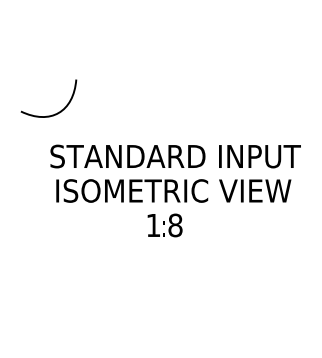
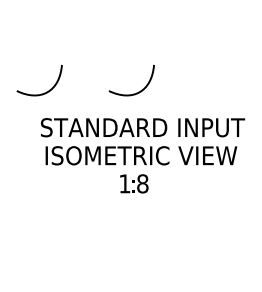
part: (165, 114) -> (134, 93), added

